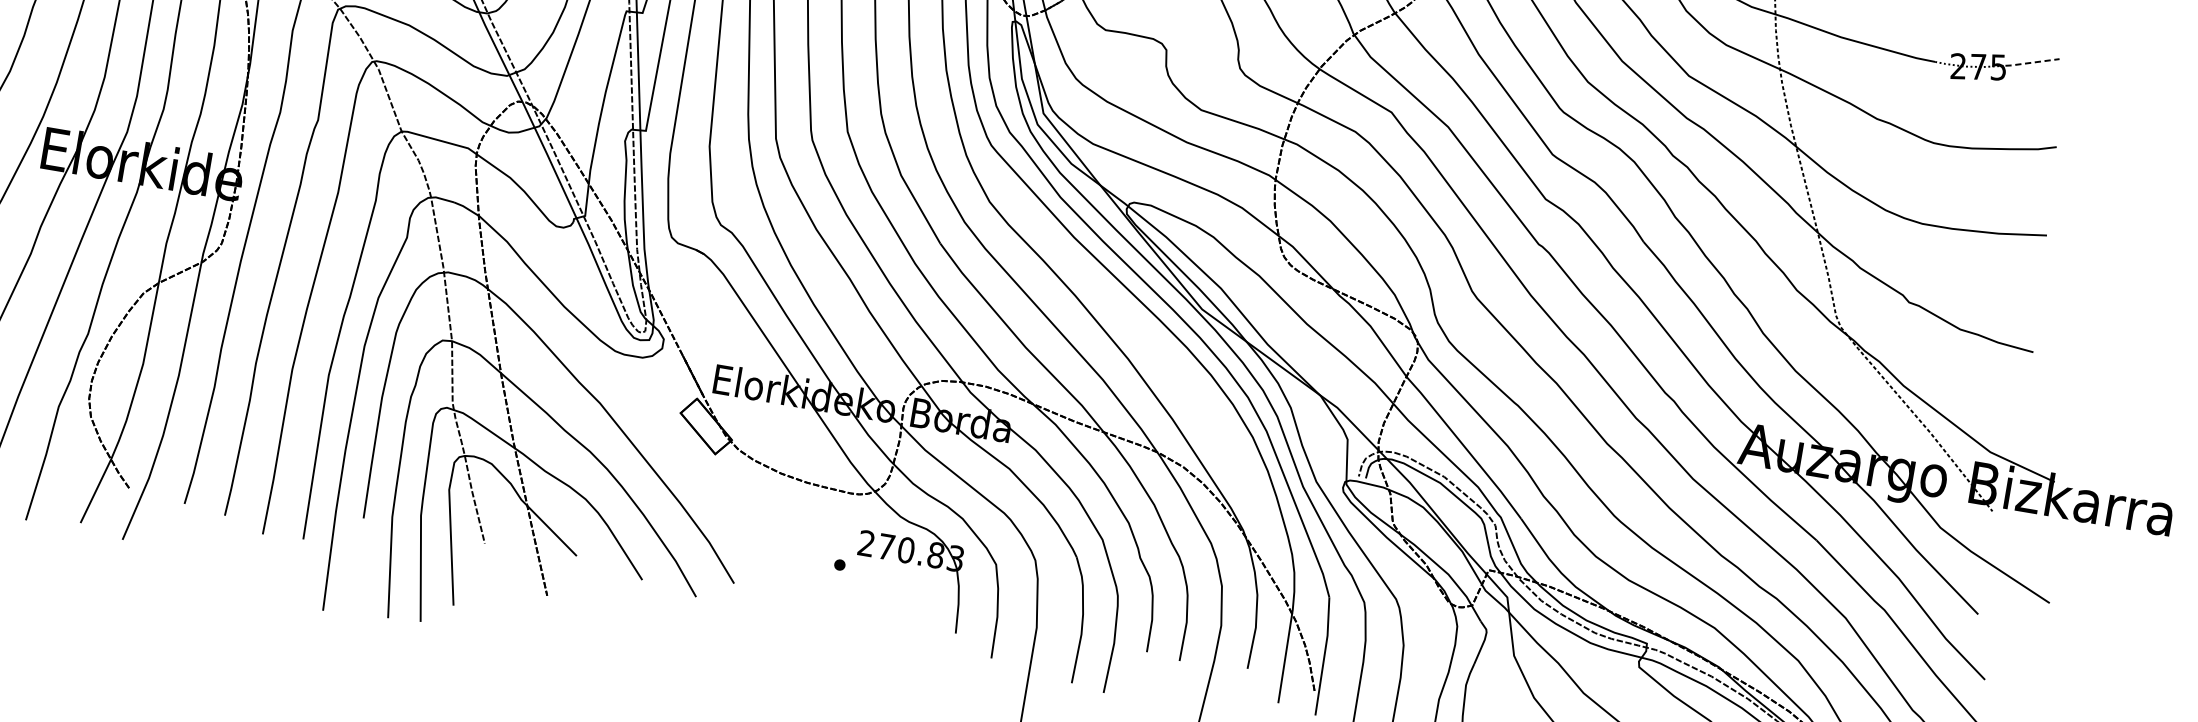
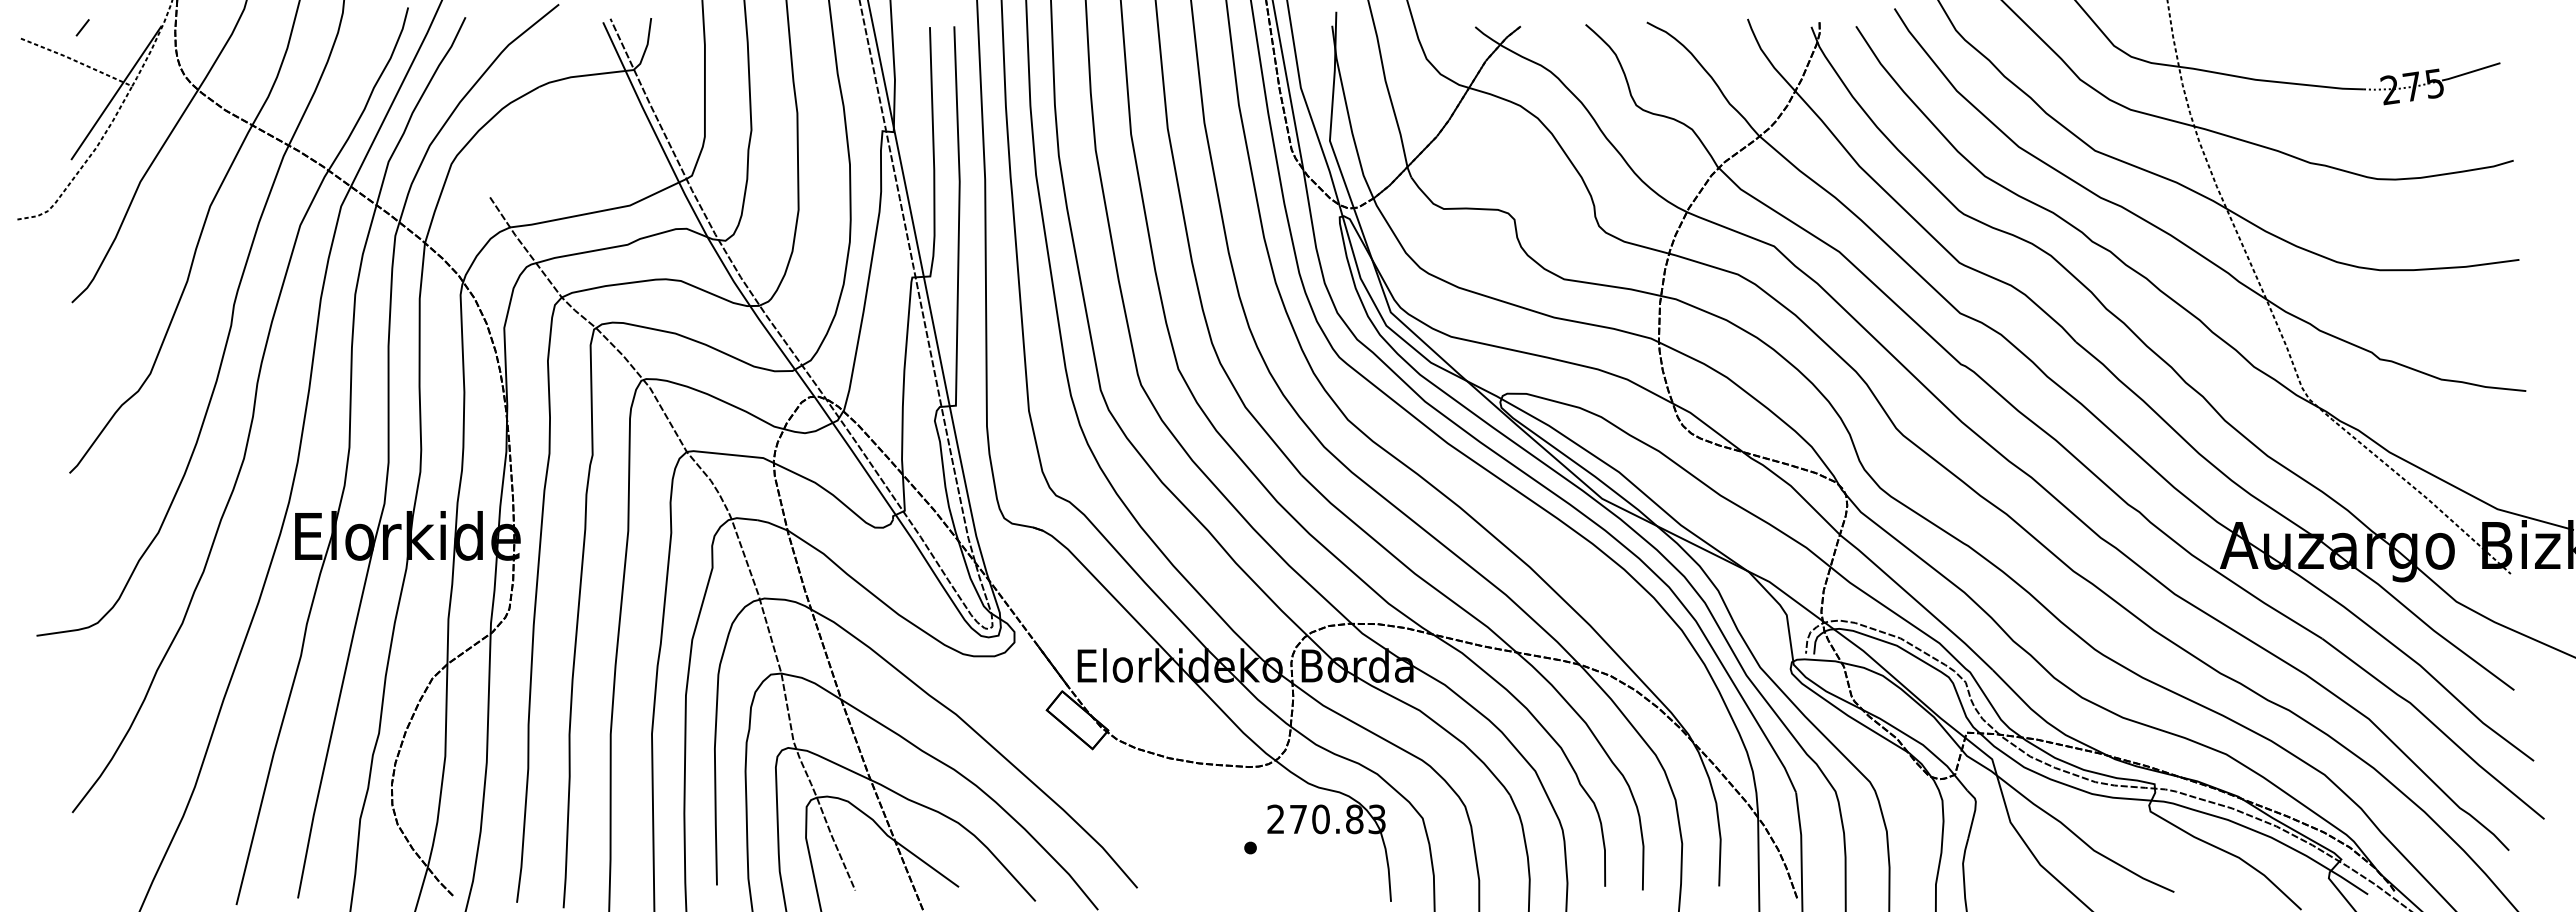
line: (2032, 63) -> (2471, 72), dashed -> solid

